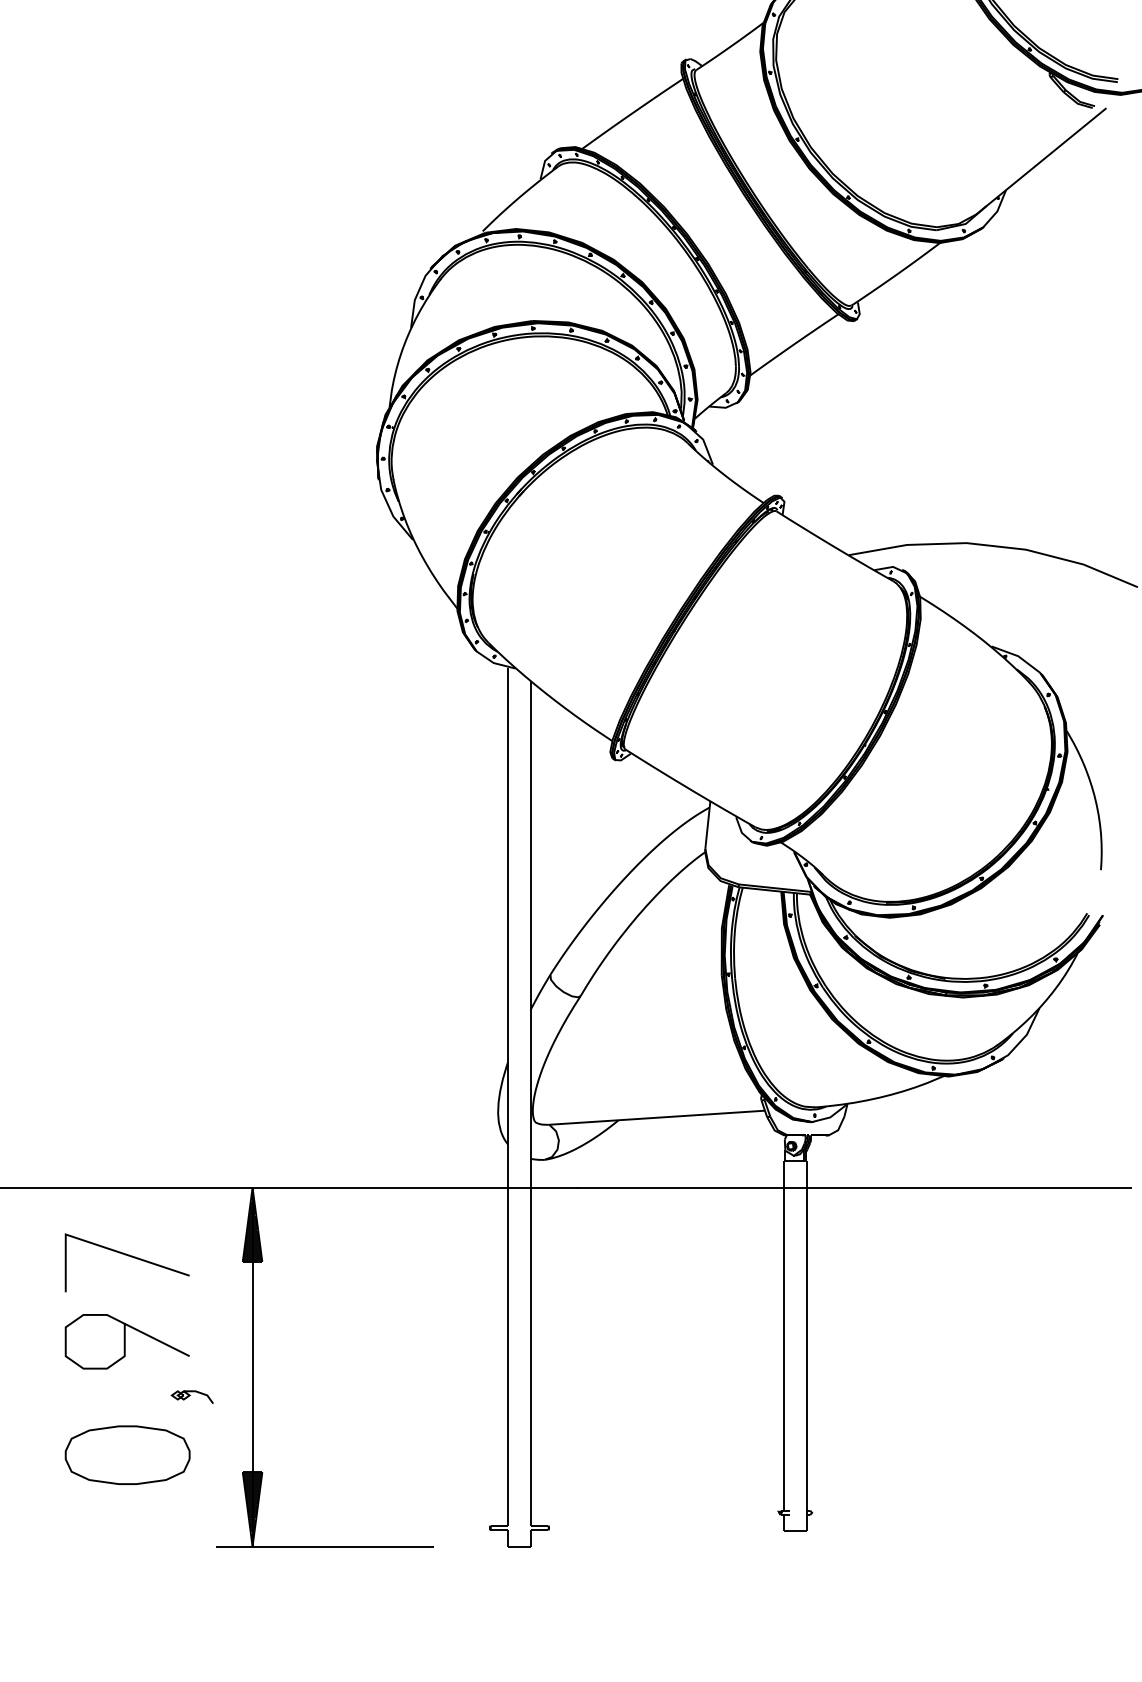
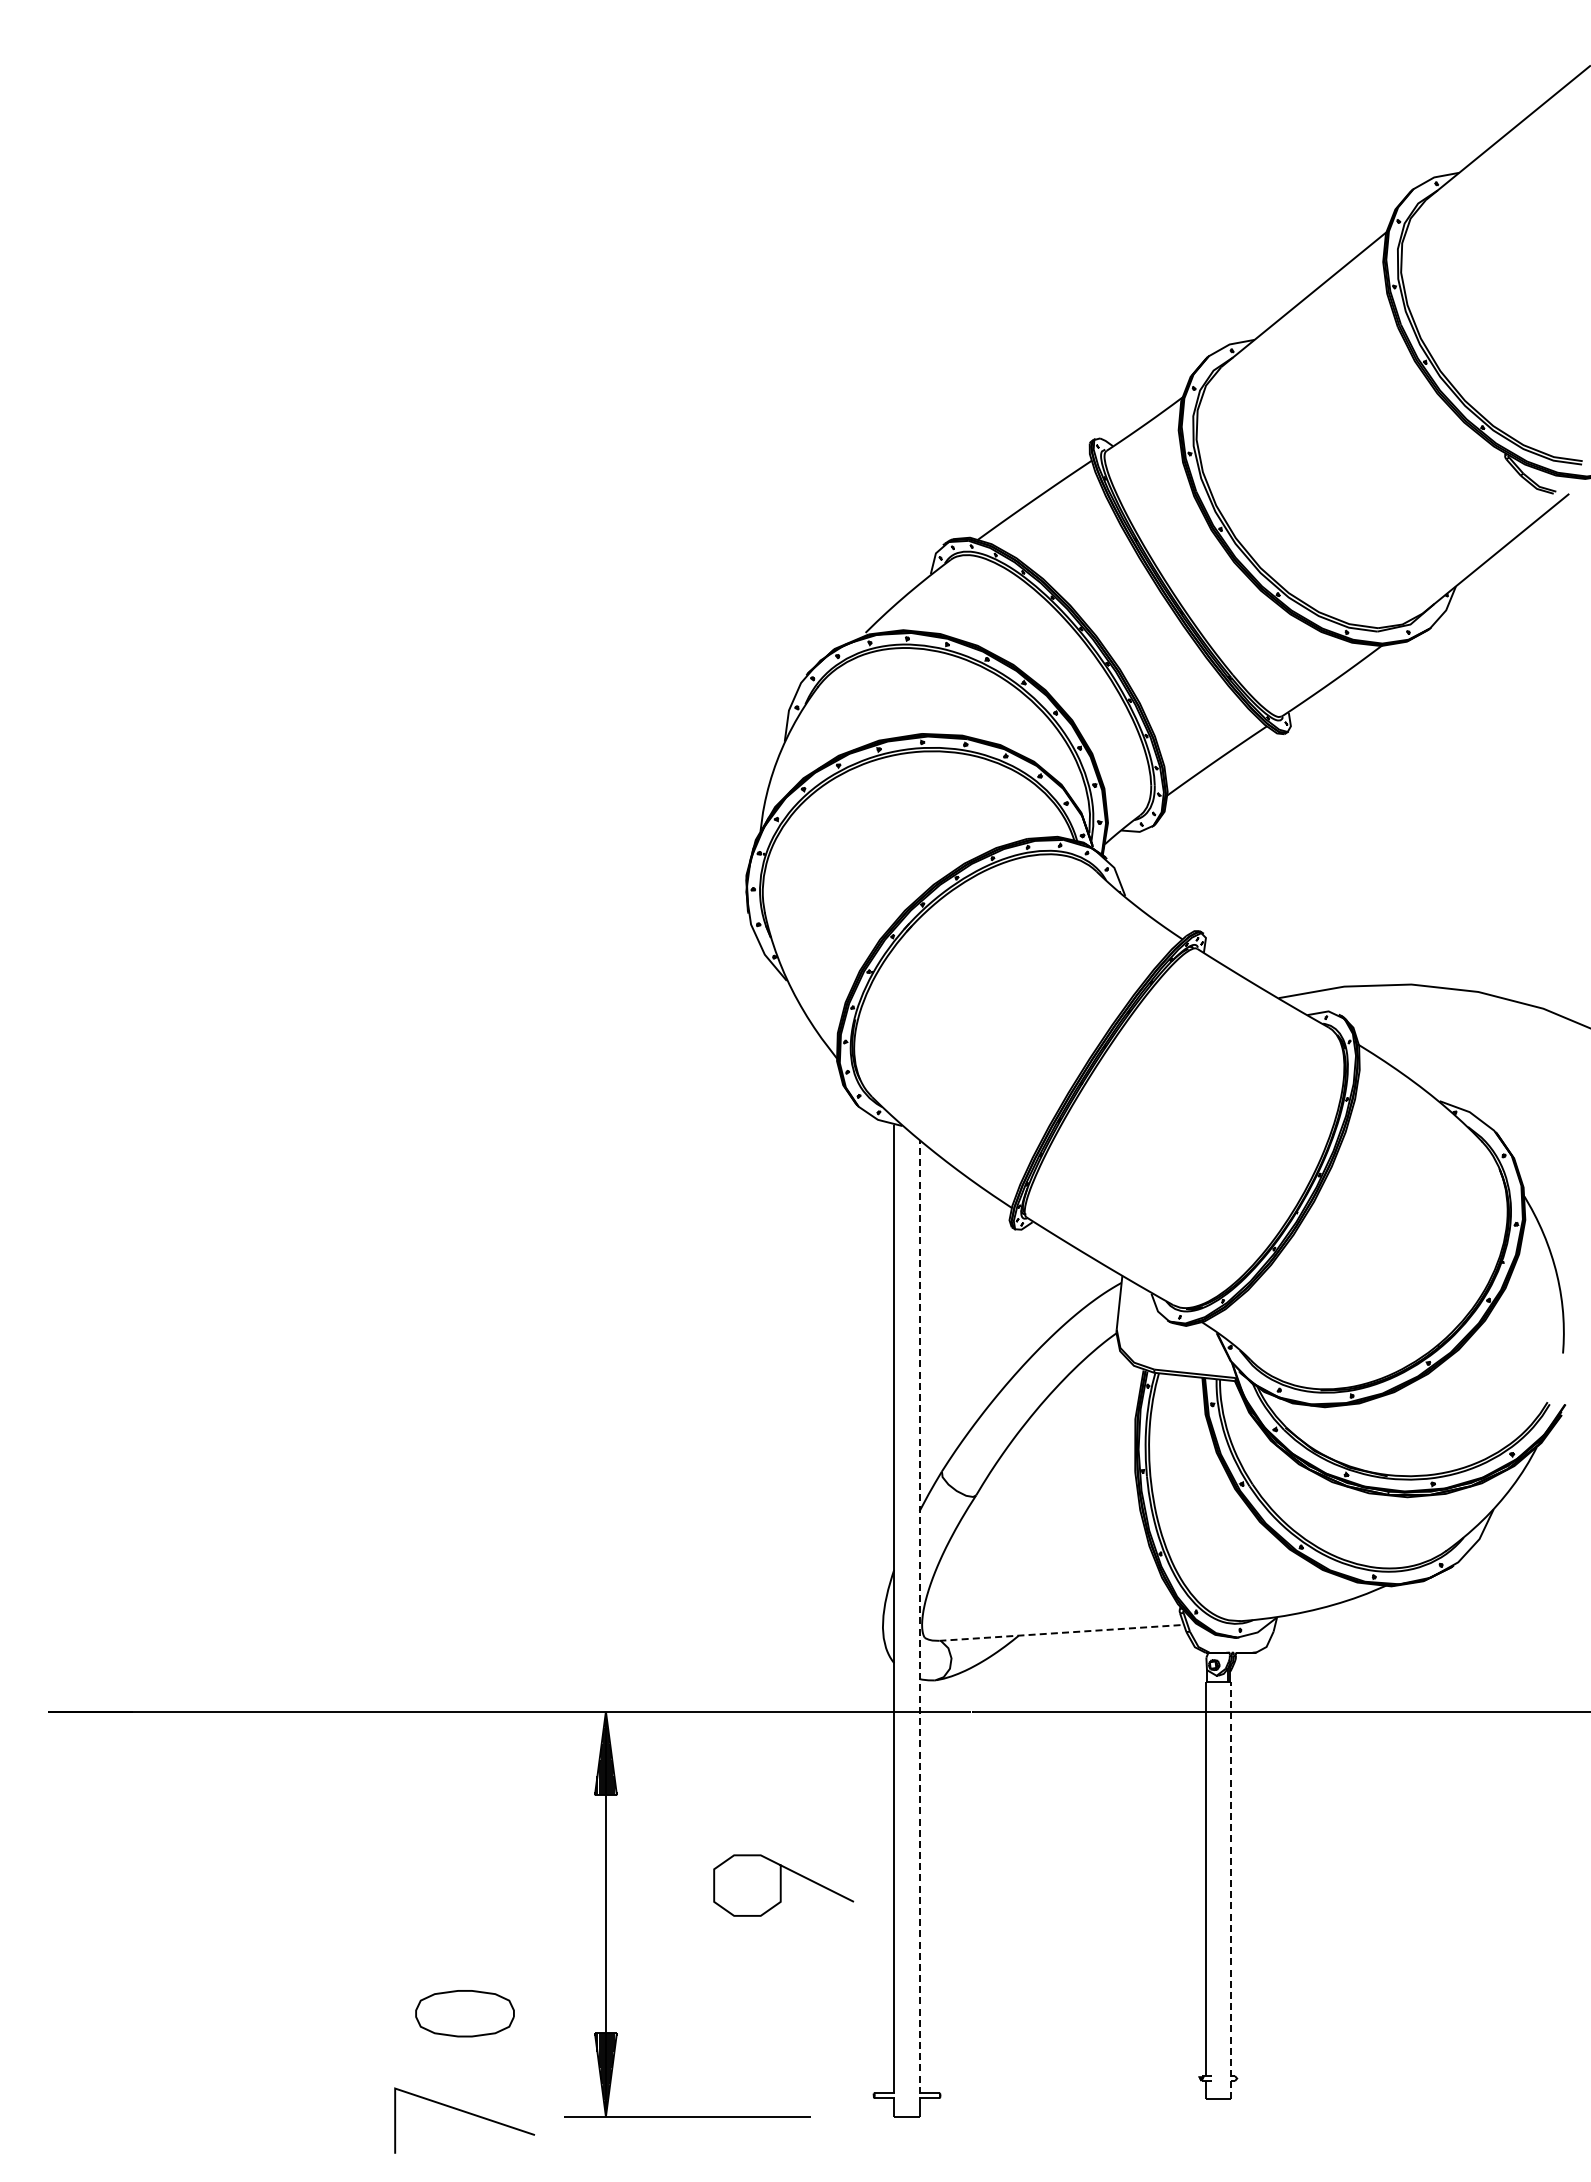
line: (530, 1103) -> (919, 1616), solid -> dashed
line: (656, 1117) -> (1061, 1632), solid -> dashed
line: (128, 1256) -> (466, 2113), moved
curve: (125, 1341) -> (781, 1885), moved
line: (806, 1346) -> (1230, 1890), solid -> dashed
part: (191, 1396) -> (537, 1947), removed
part: (127, 1455) -> (464, 2013), size x0.7

